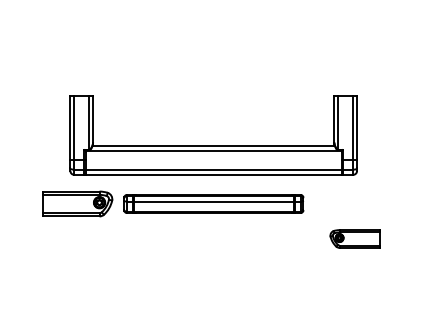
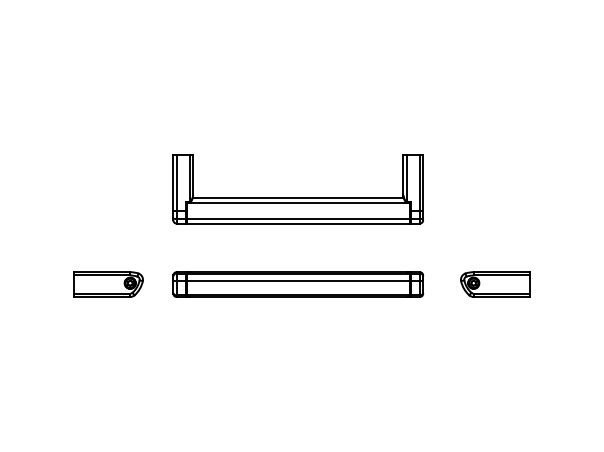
part: (213, 135) -> (297, 189), size x0.62
part: (77, 203) -> (108, 283), size x0.71
part: (354, 238) -> (494, 283), moved

